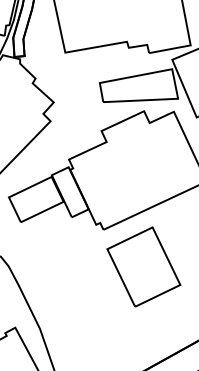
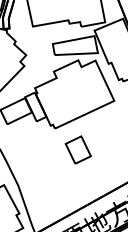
part: (144, 265) -> (78, 149), size x0.6

